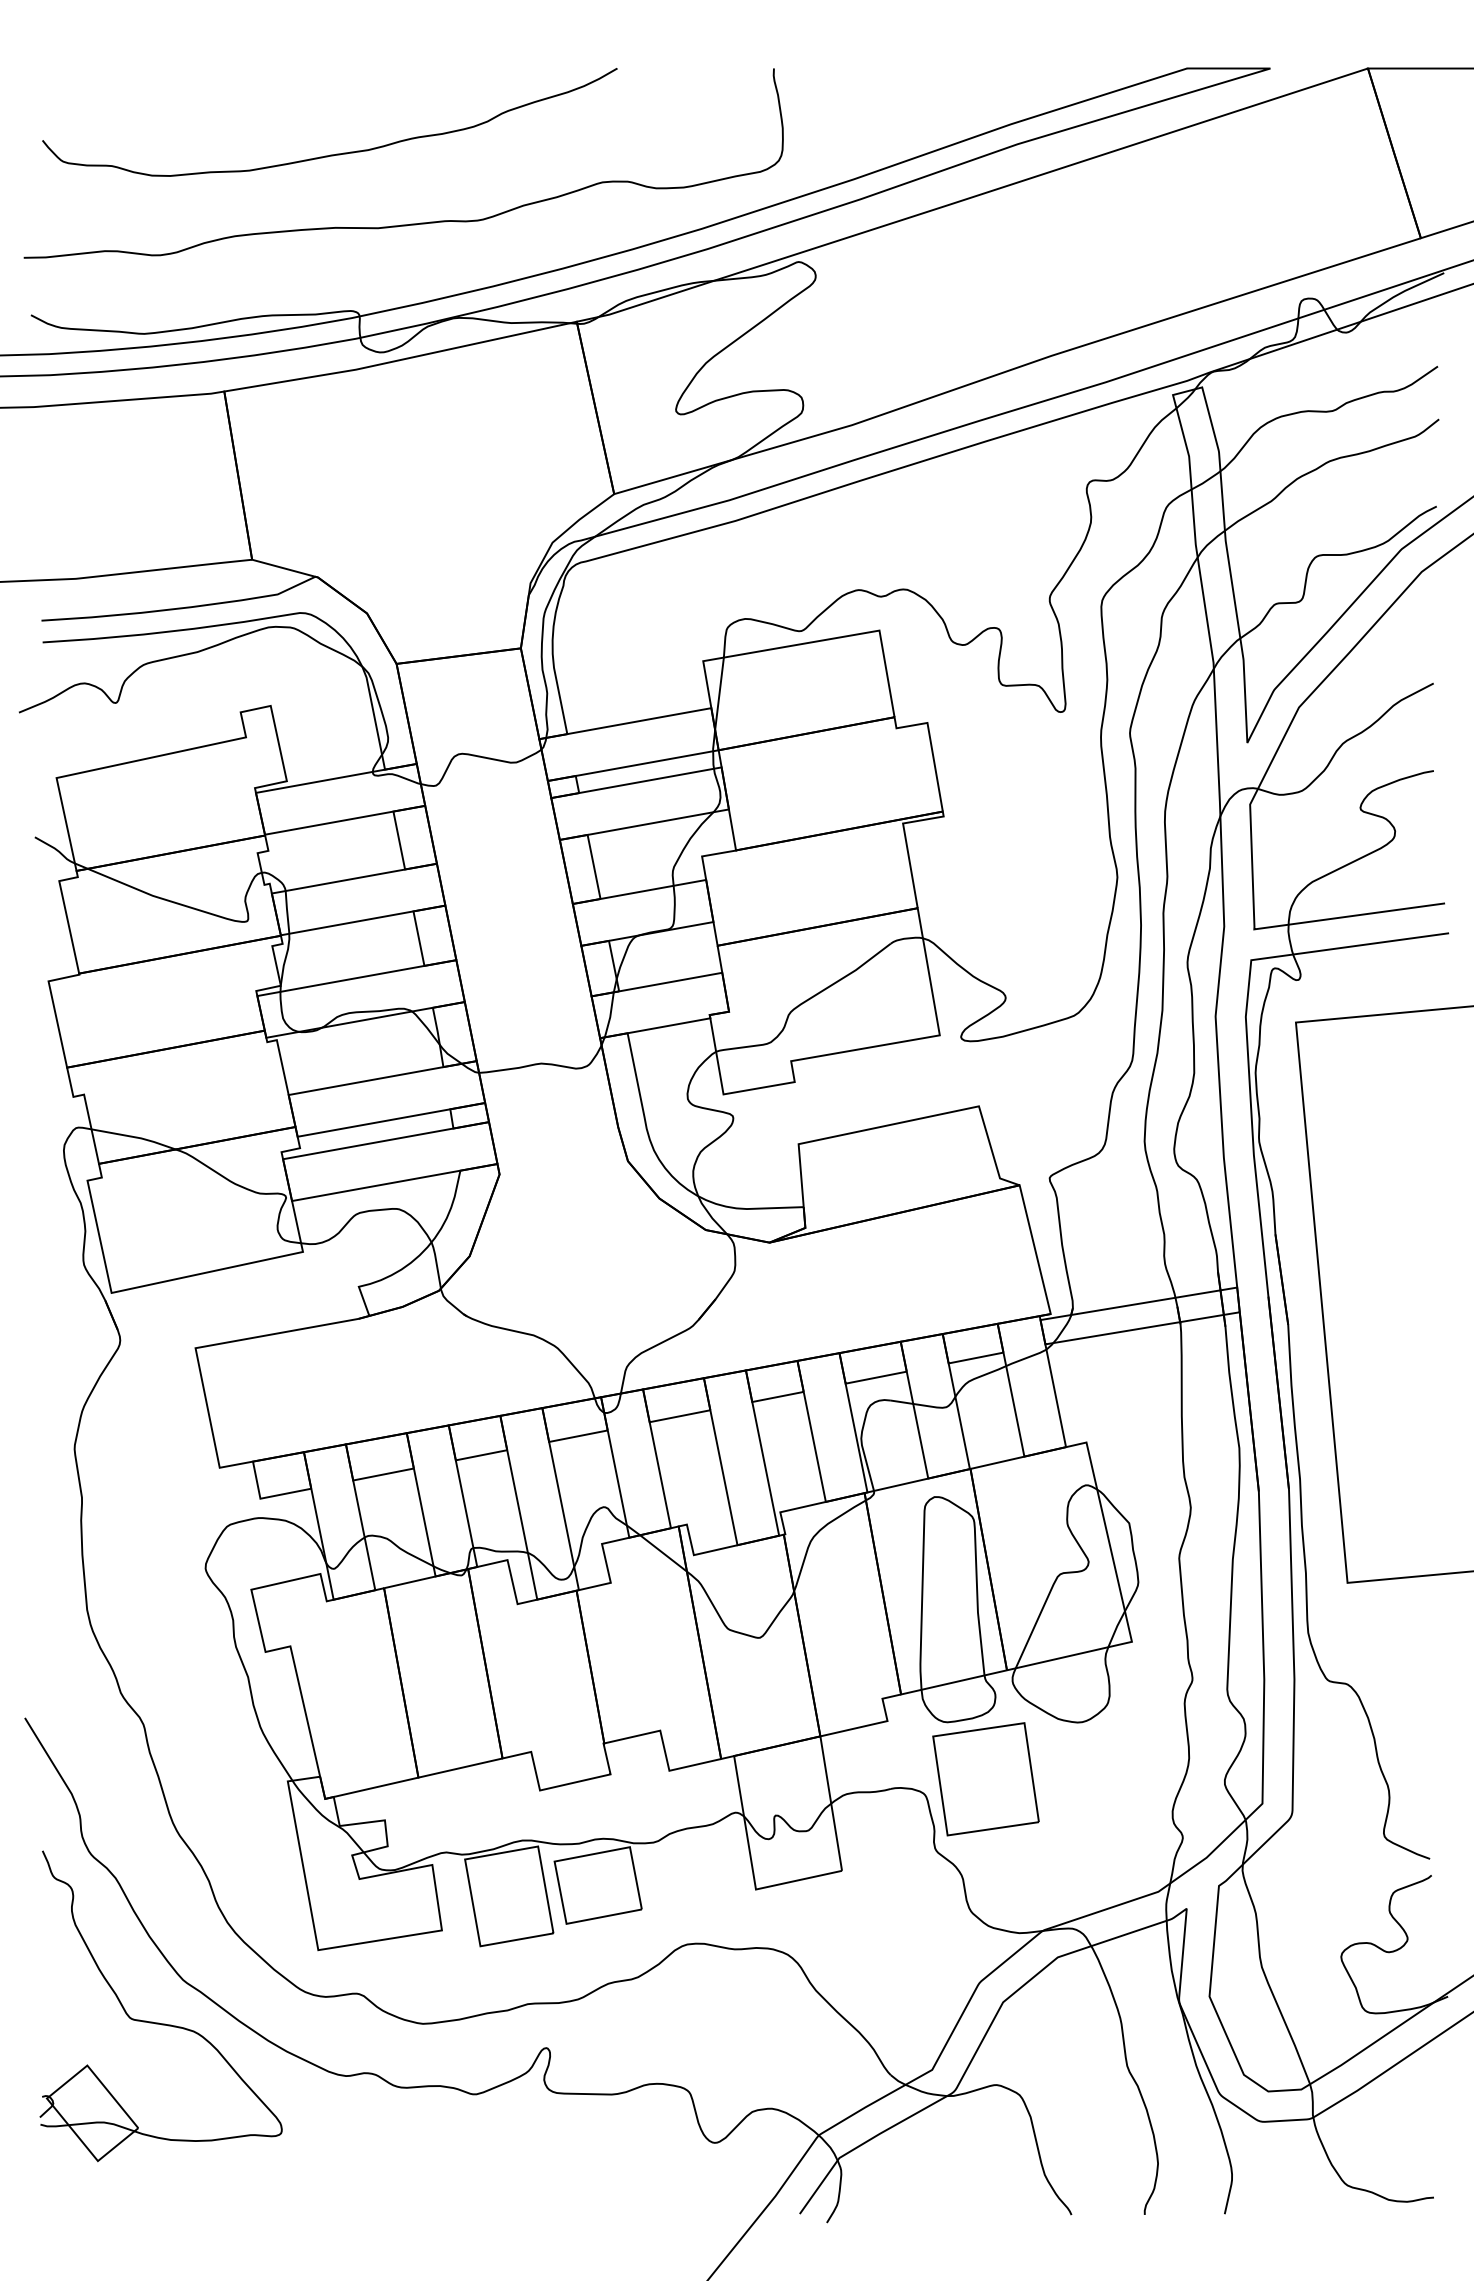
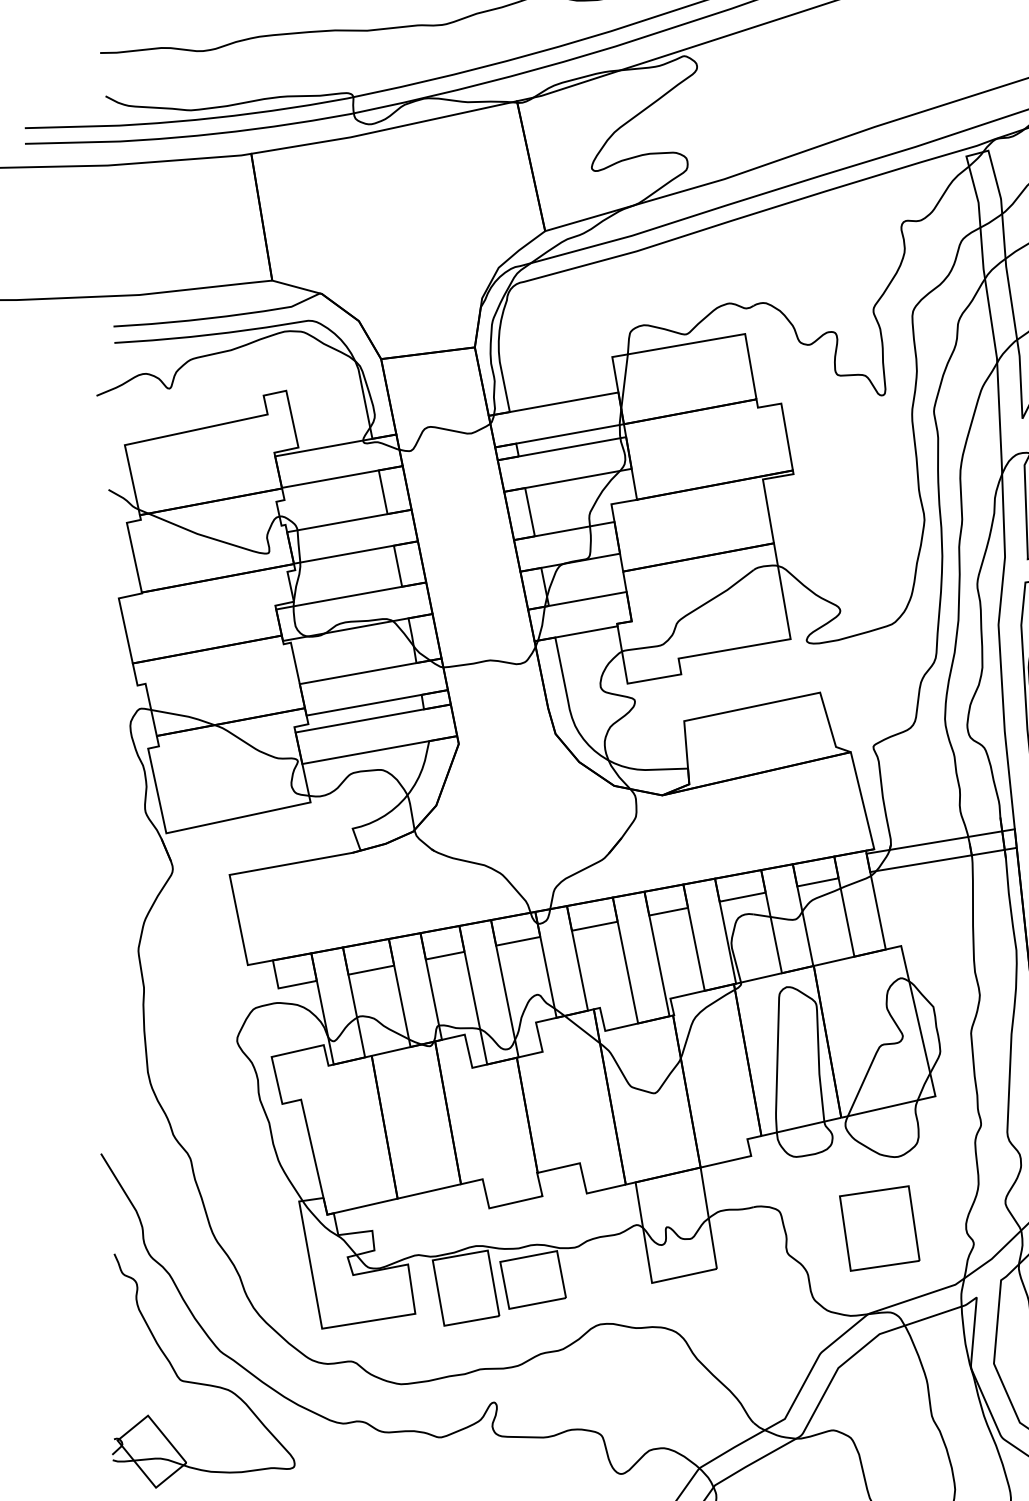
part: (985, 1779) -> (879, 1228), moved

